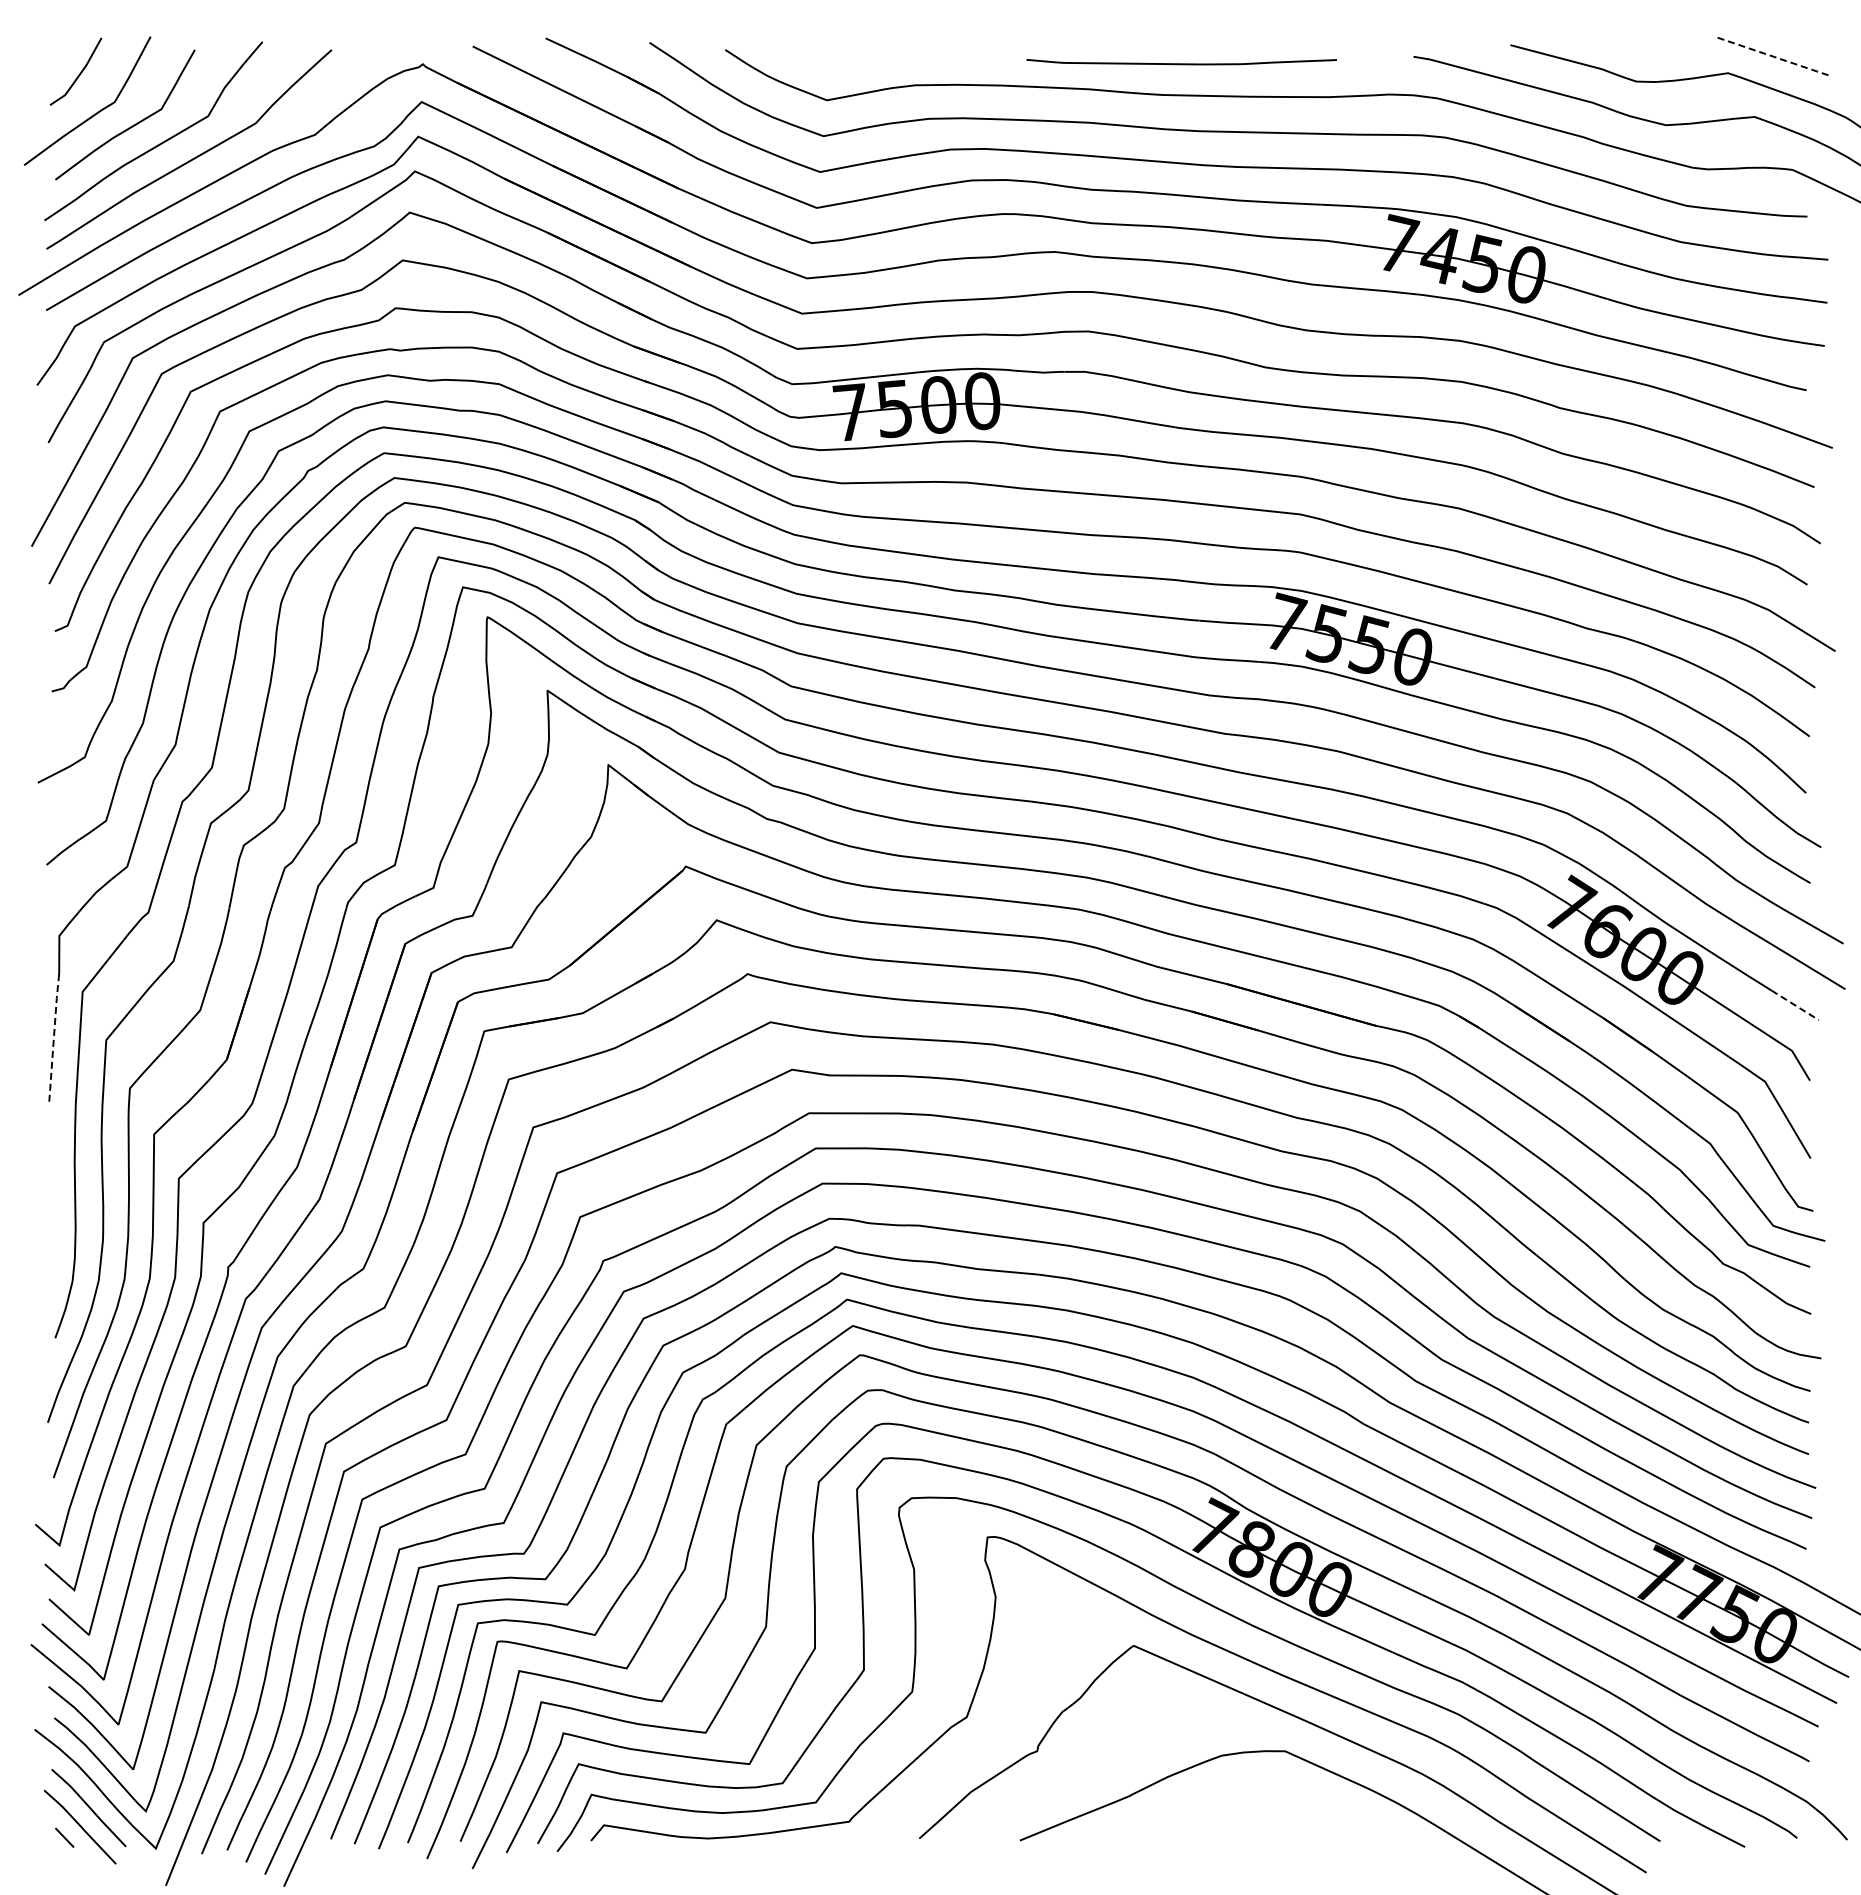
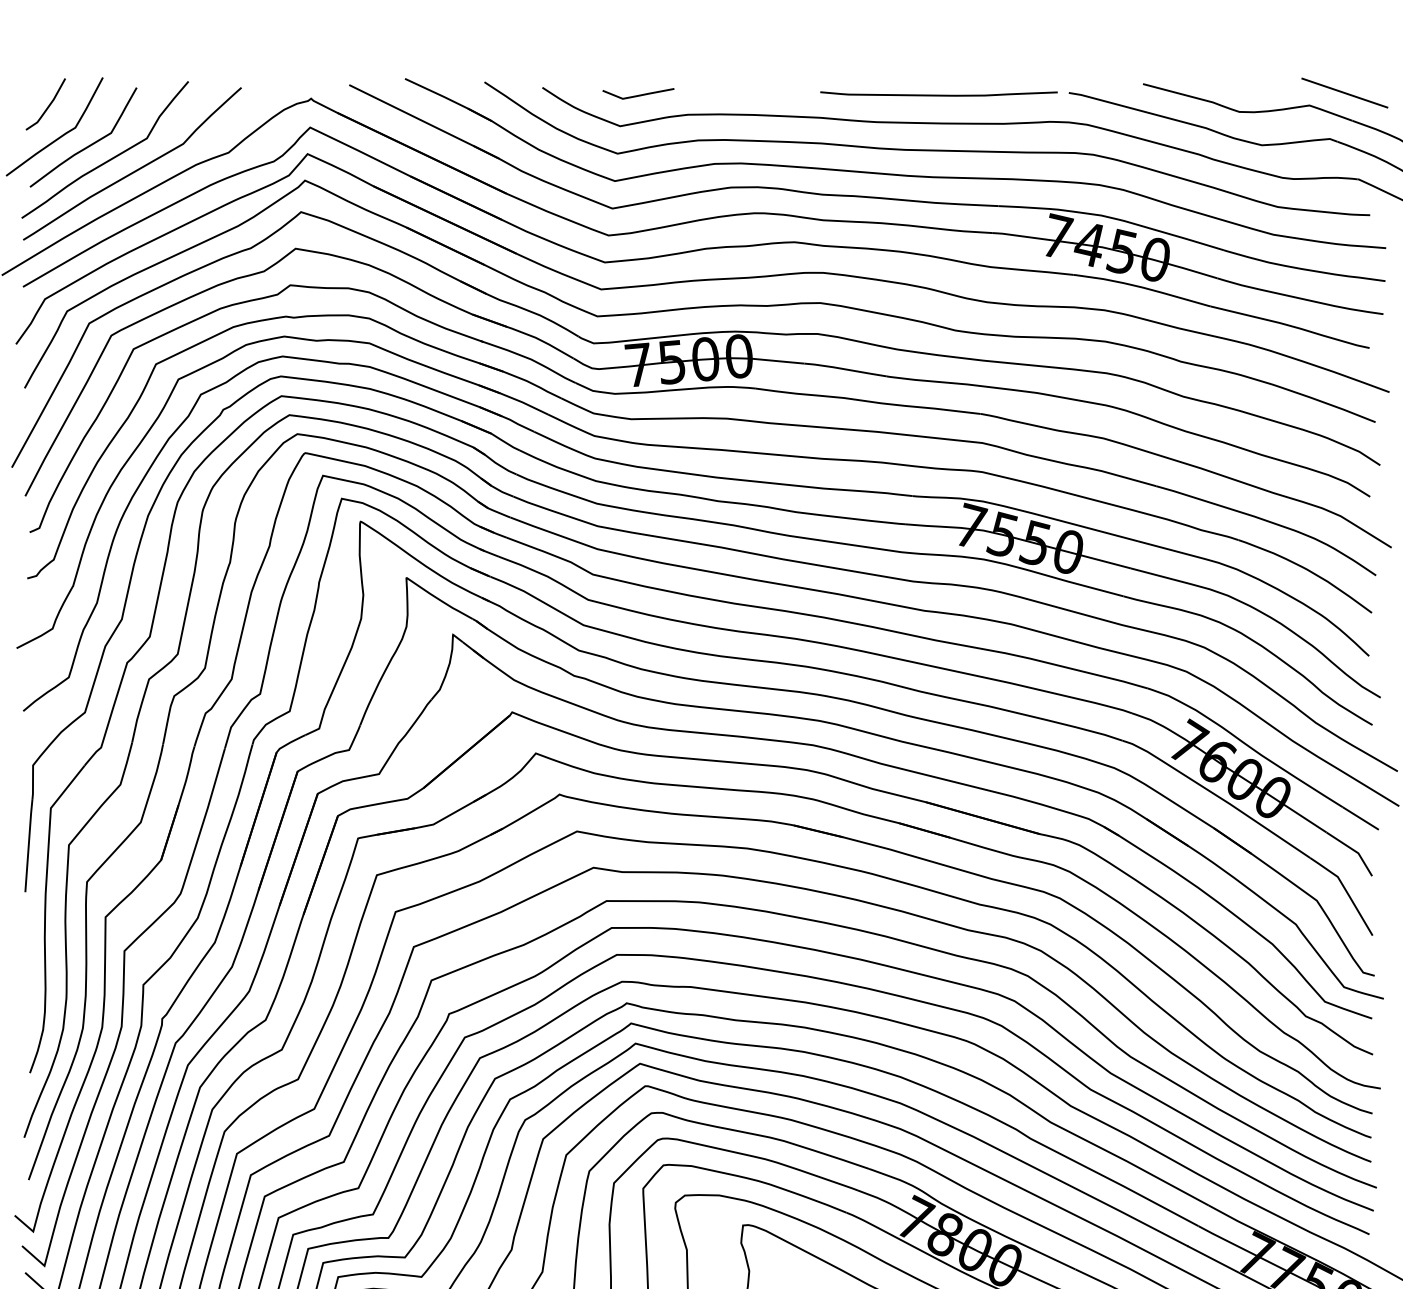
line: (1774, 56) -> (1344, 92), dashed -> solid
curve: (850, 59) -> (638, 95), added
curve: (1181, 63) -> (938, 95), moved
line: (1795, 1005) -> (1361, 818), dashed -> solid
line: (53, 1040) -> (28, 845), dashed -> solid

